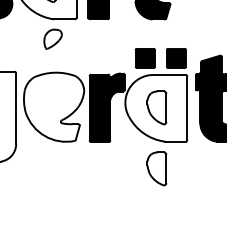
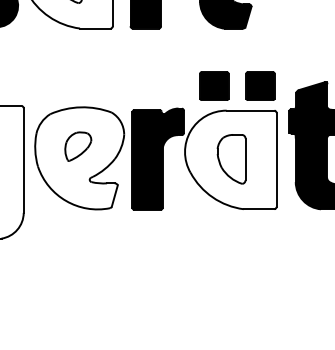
part: (52, 38) -> (77, 145), moved
part: (156, 168) -> (231, 248), removed

